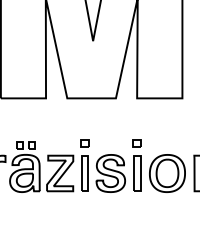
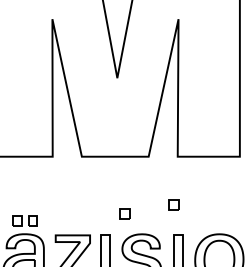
part: (84, 143) -> (124, 213), moved
part: (136, 143) -> (172, 204), moved

